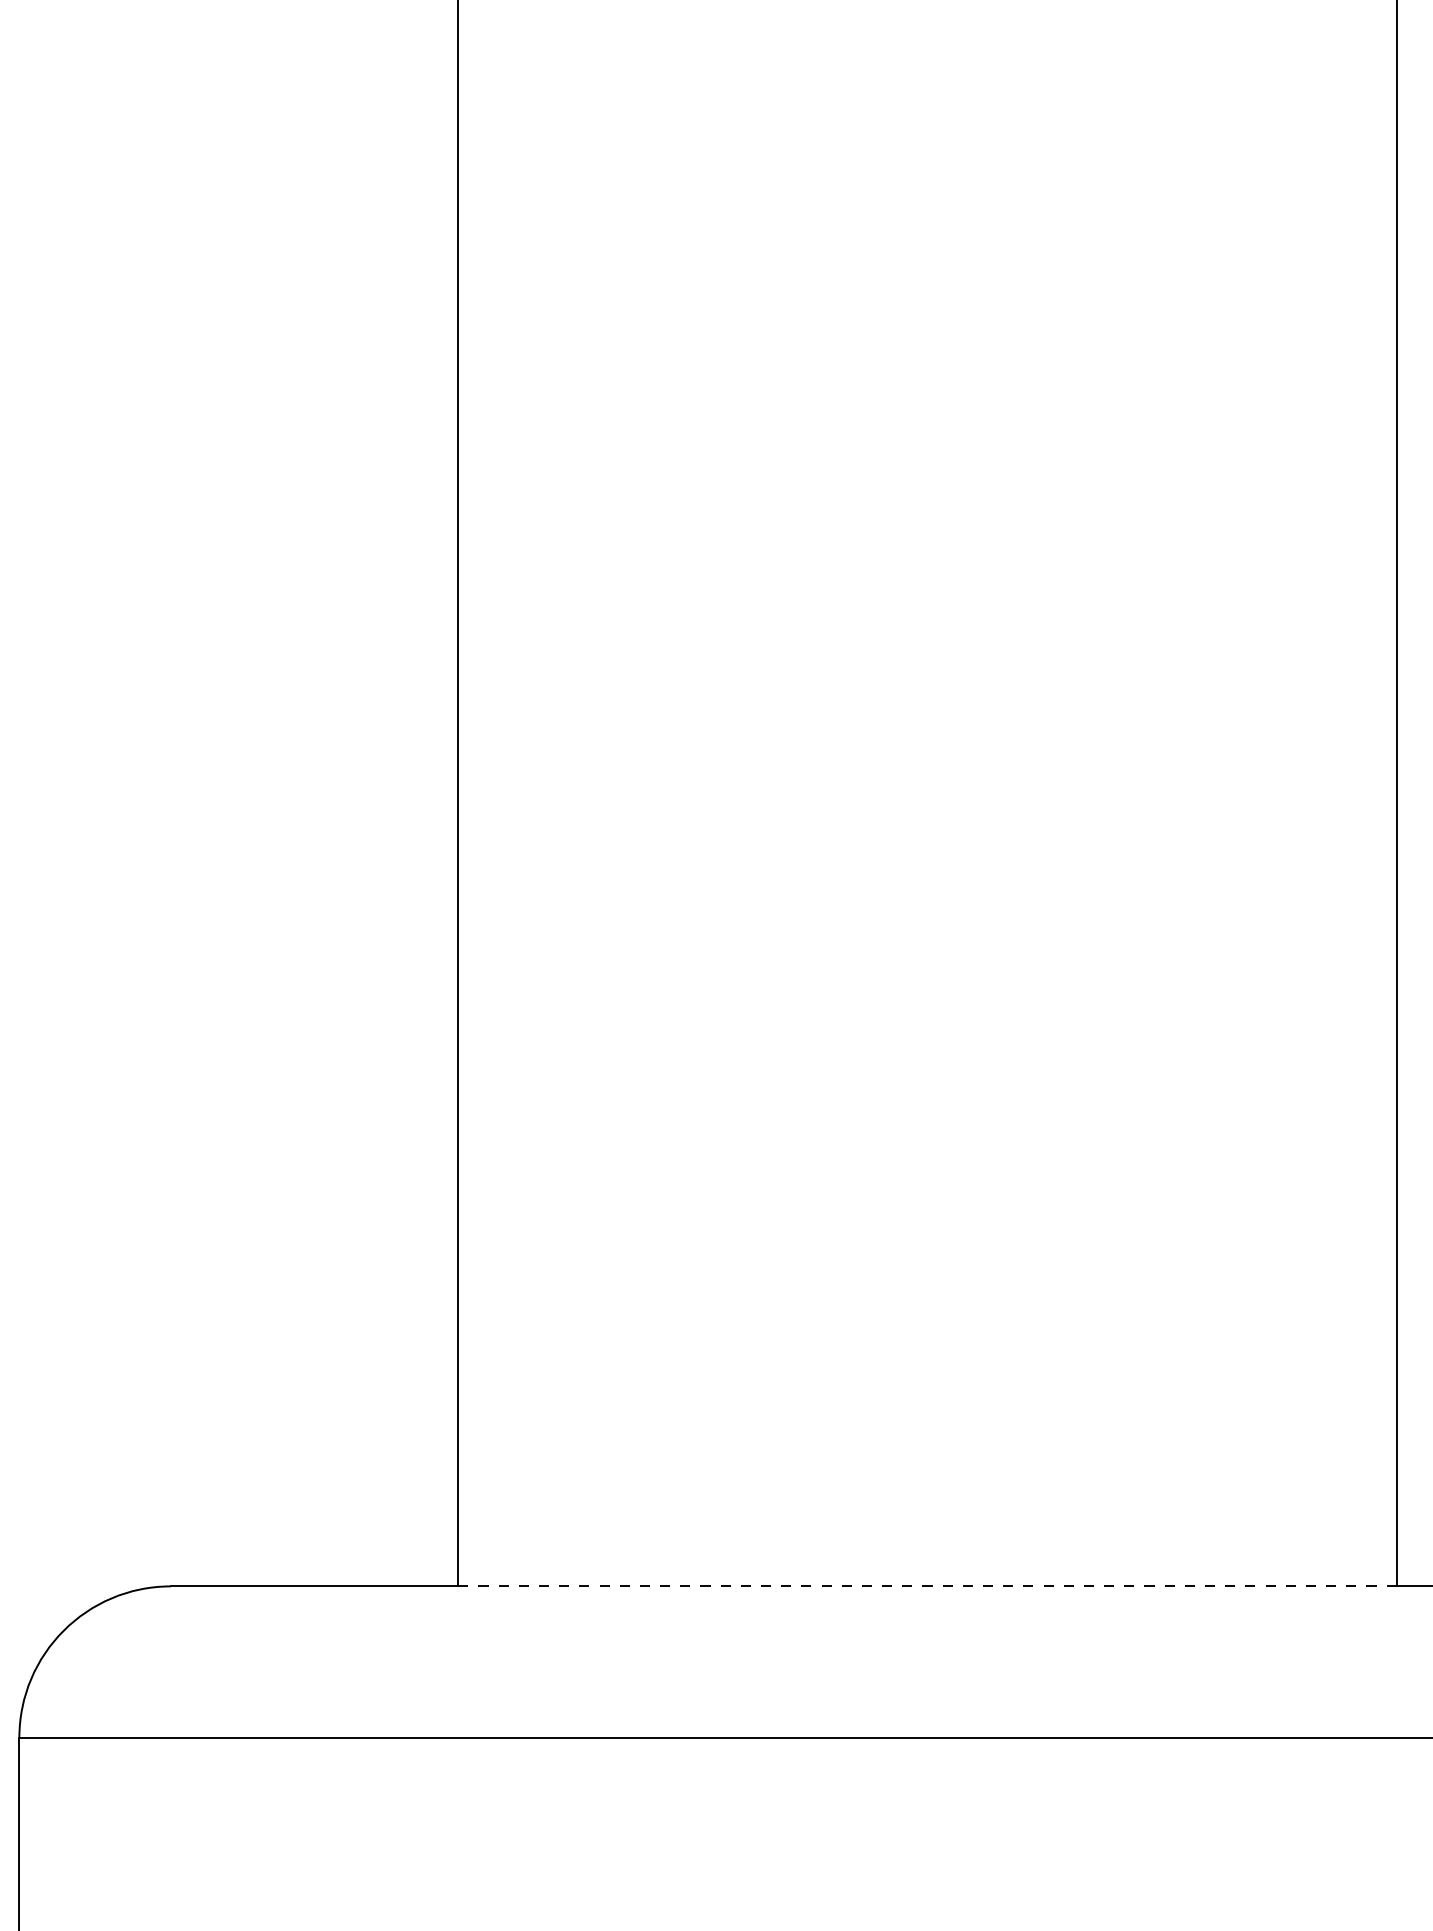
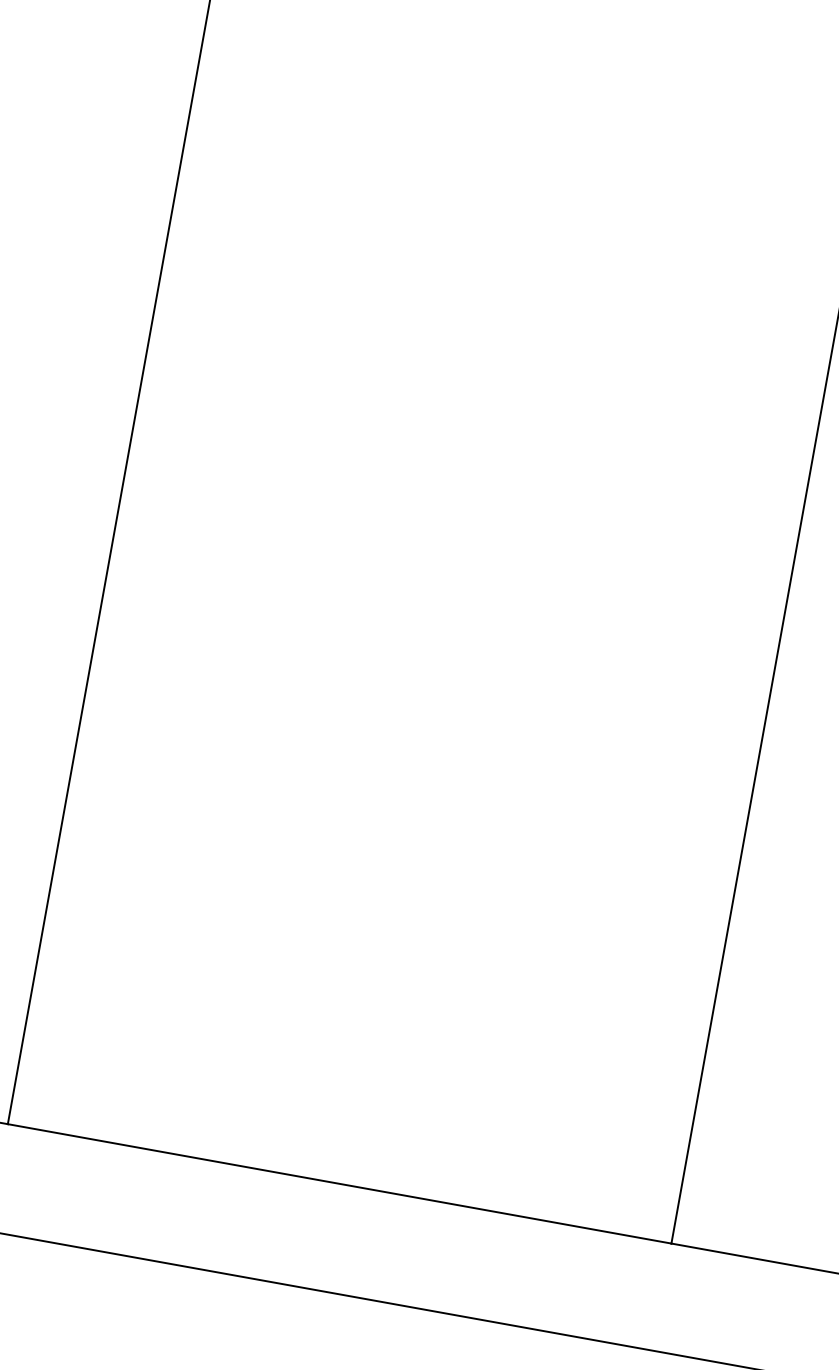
line: (927, 1586) -> (339, 1183), dashed -> solid

